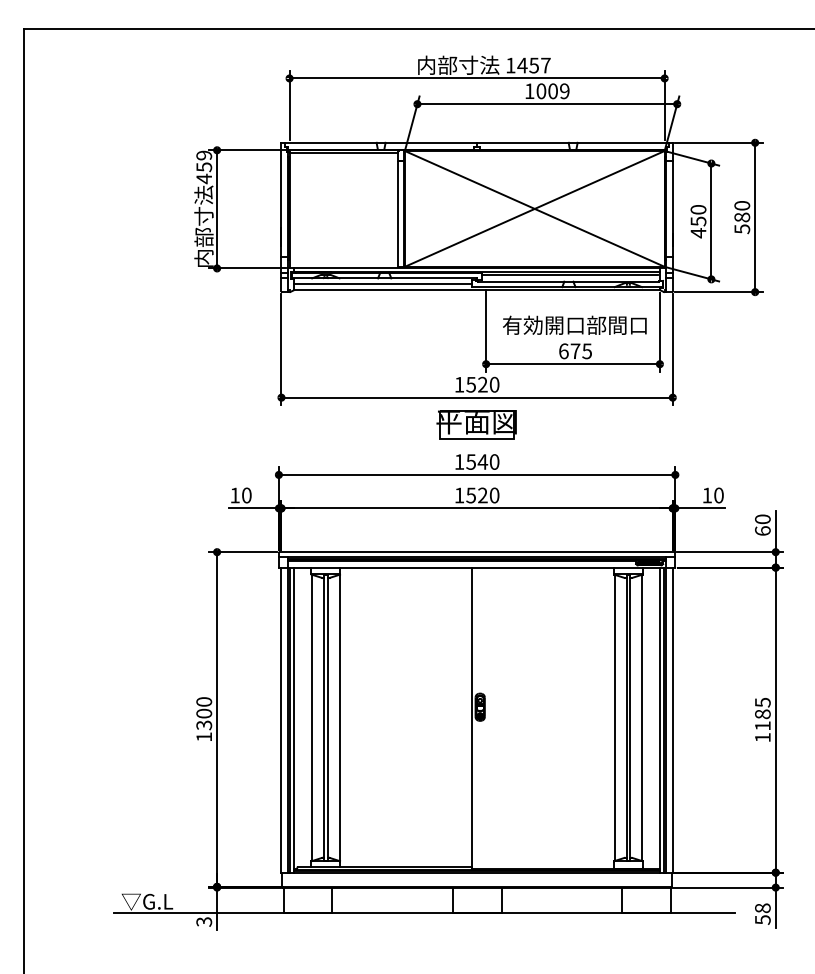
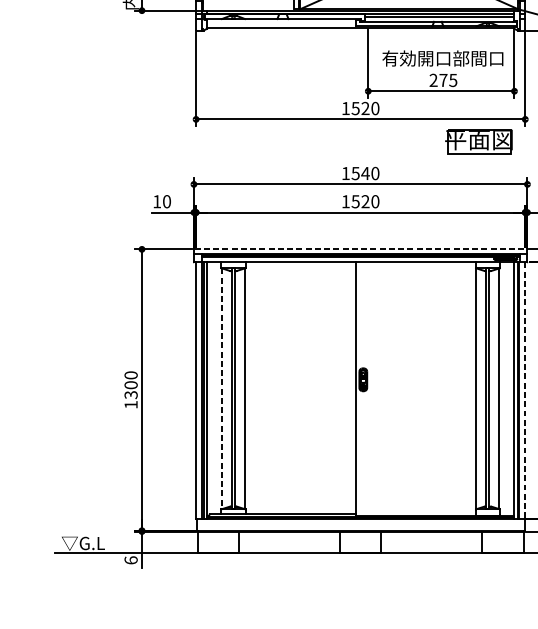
line: (382, 284) -> (281, 24), removed
text: (563, 351) -> (433, 80), 675 -> 275
part: (476, 424) -> (478, 141), moved
line: (477, 552) -> (361, 249), solid -> dashed
line: (312, 718) -> (222, 389), solid -> dashed
line: (672, 720) -> (525, 390), solid -> dashed
text: (204, 921) -> (131, 560), 3 -> 6

